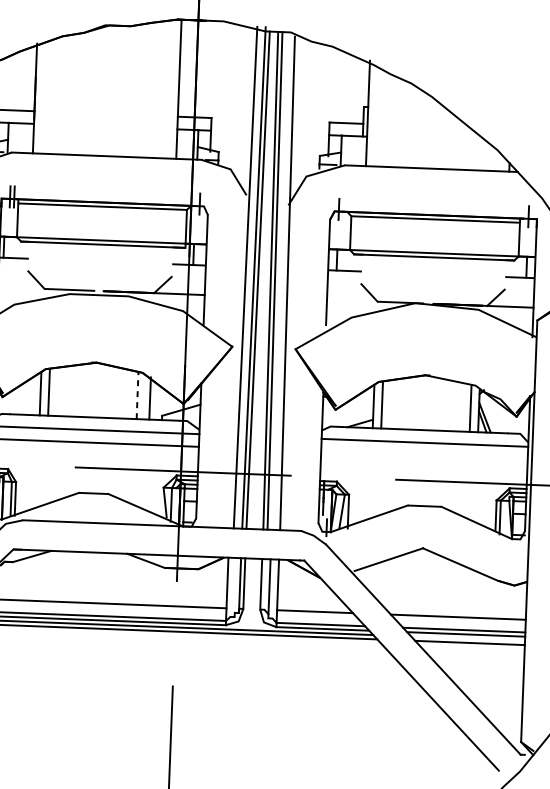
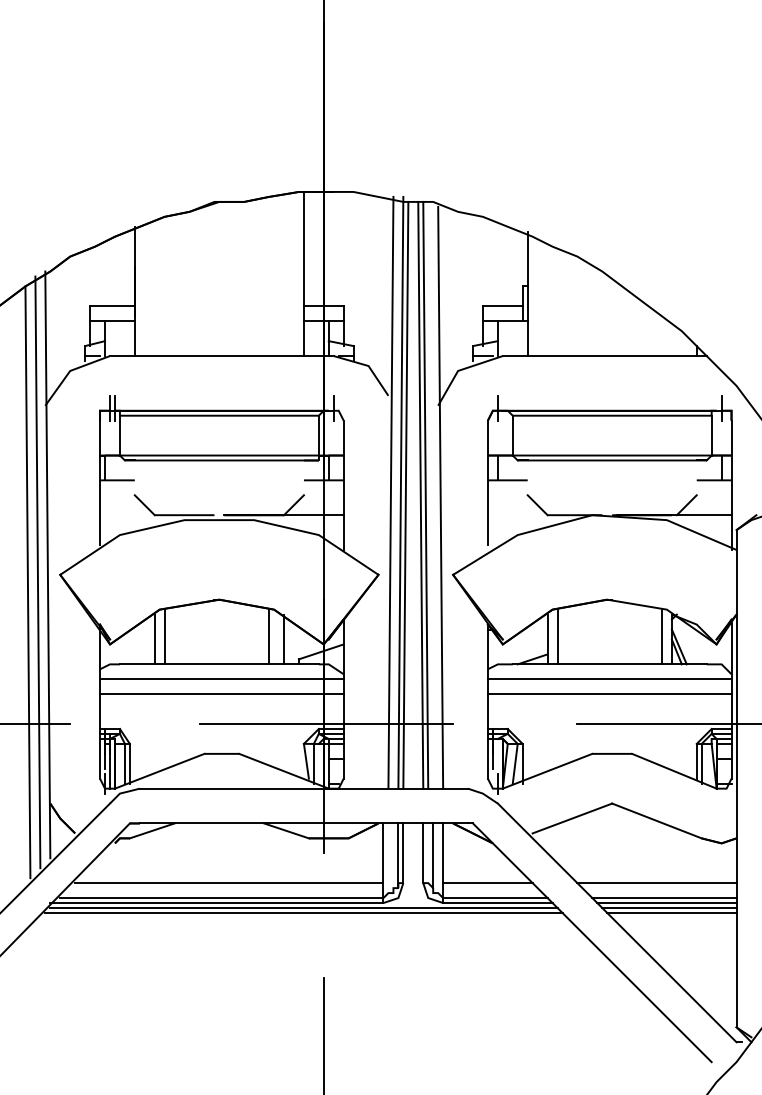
line: (137, 395) -> (269, 636), dashed -> solid
line: (424, 455) -> (609, 694), added
line: (468, 639) -> (669, 908), added

